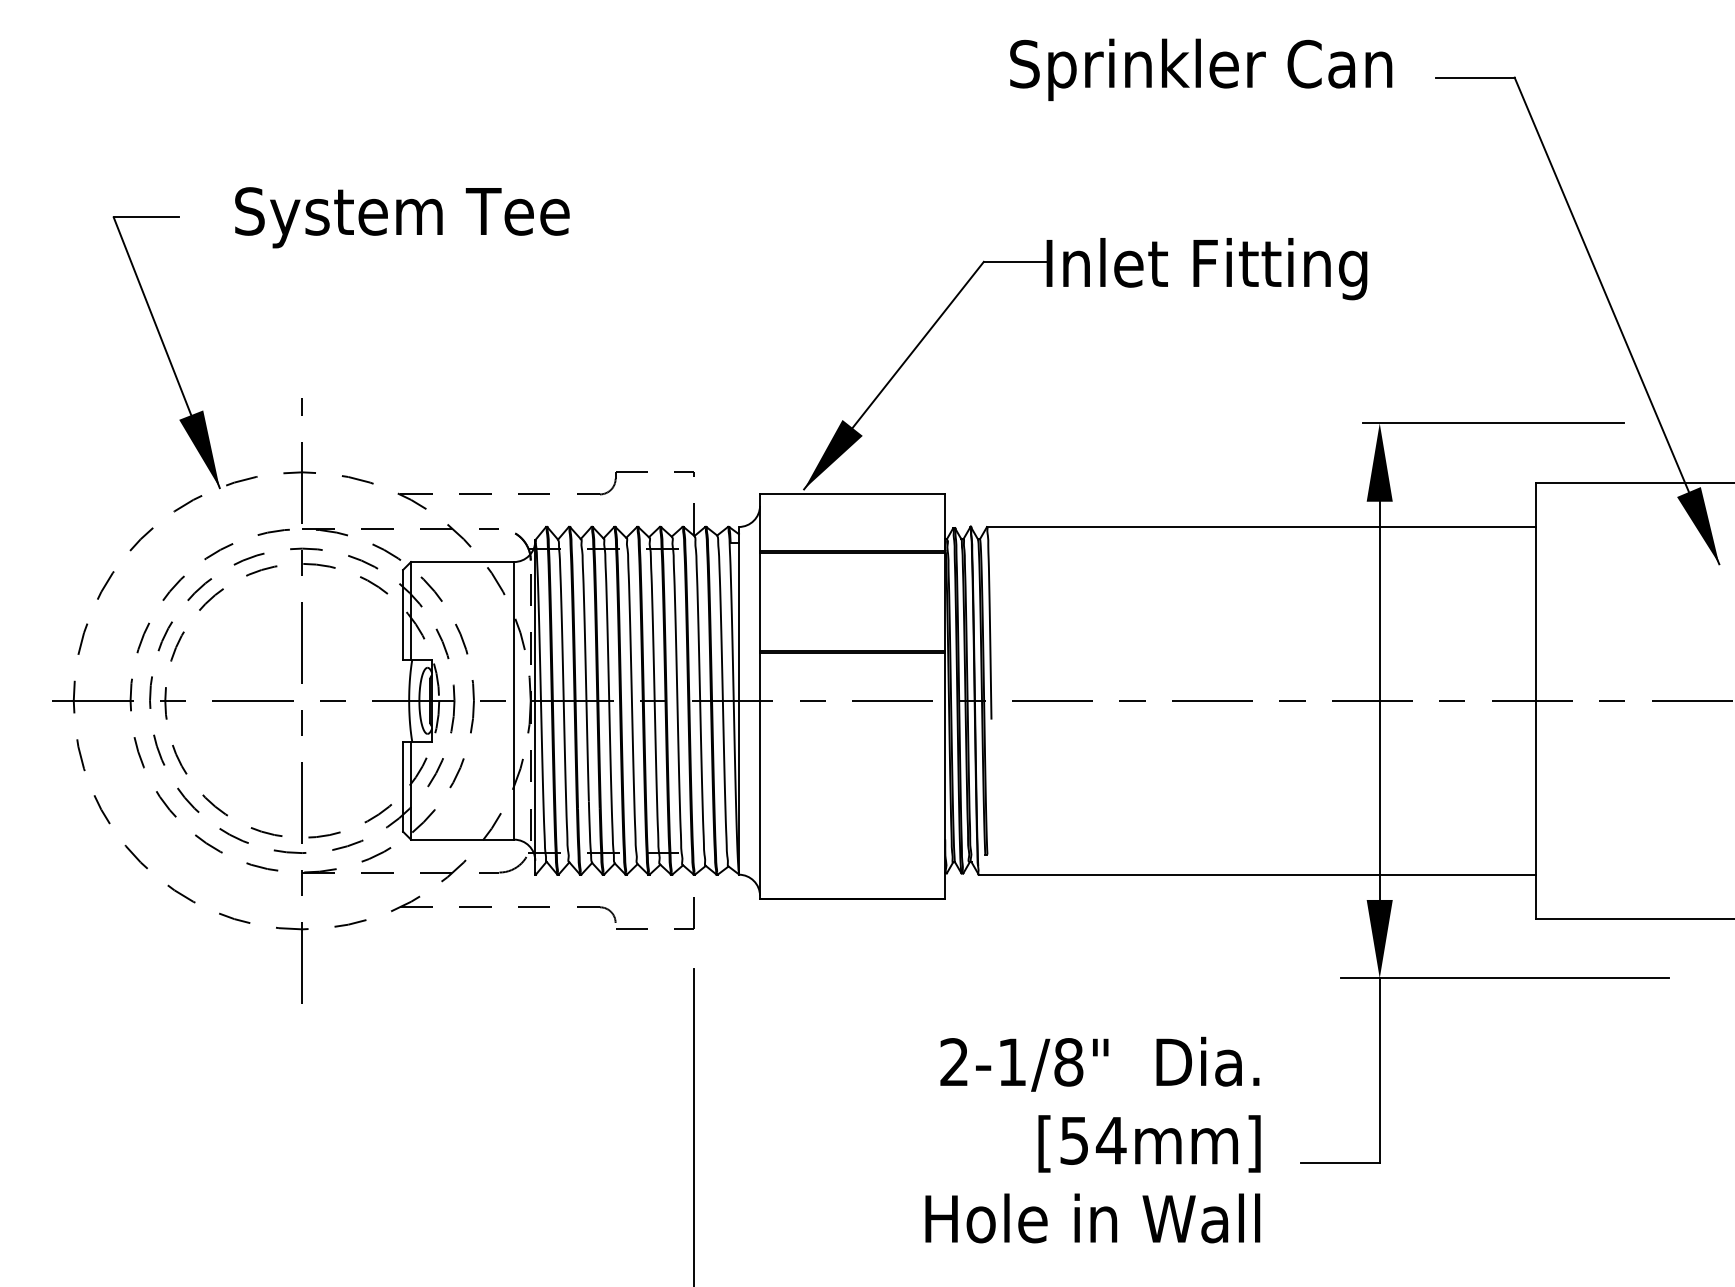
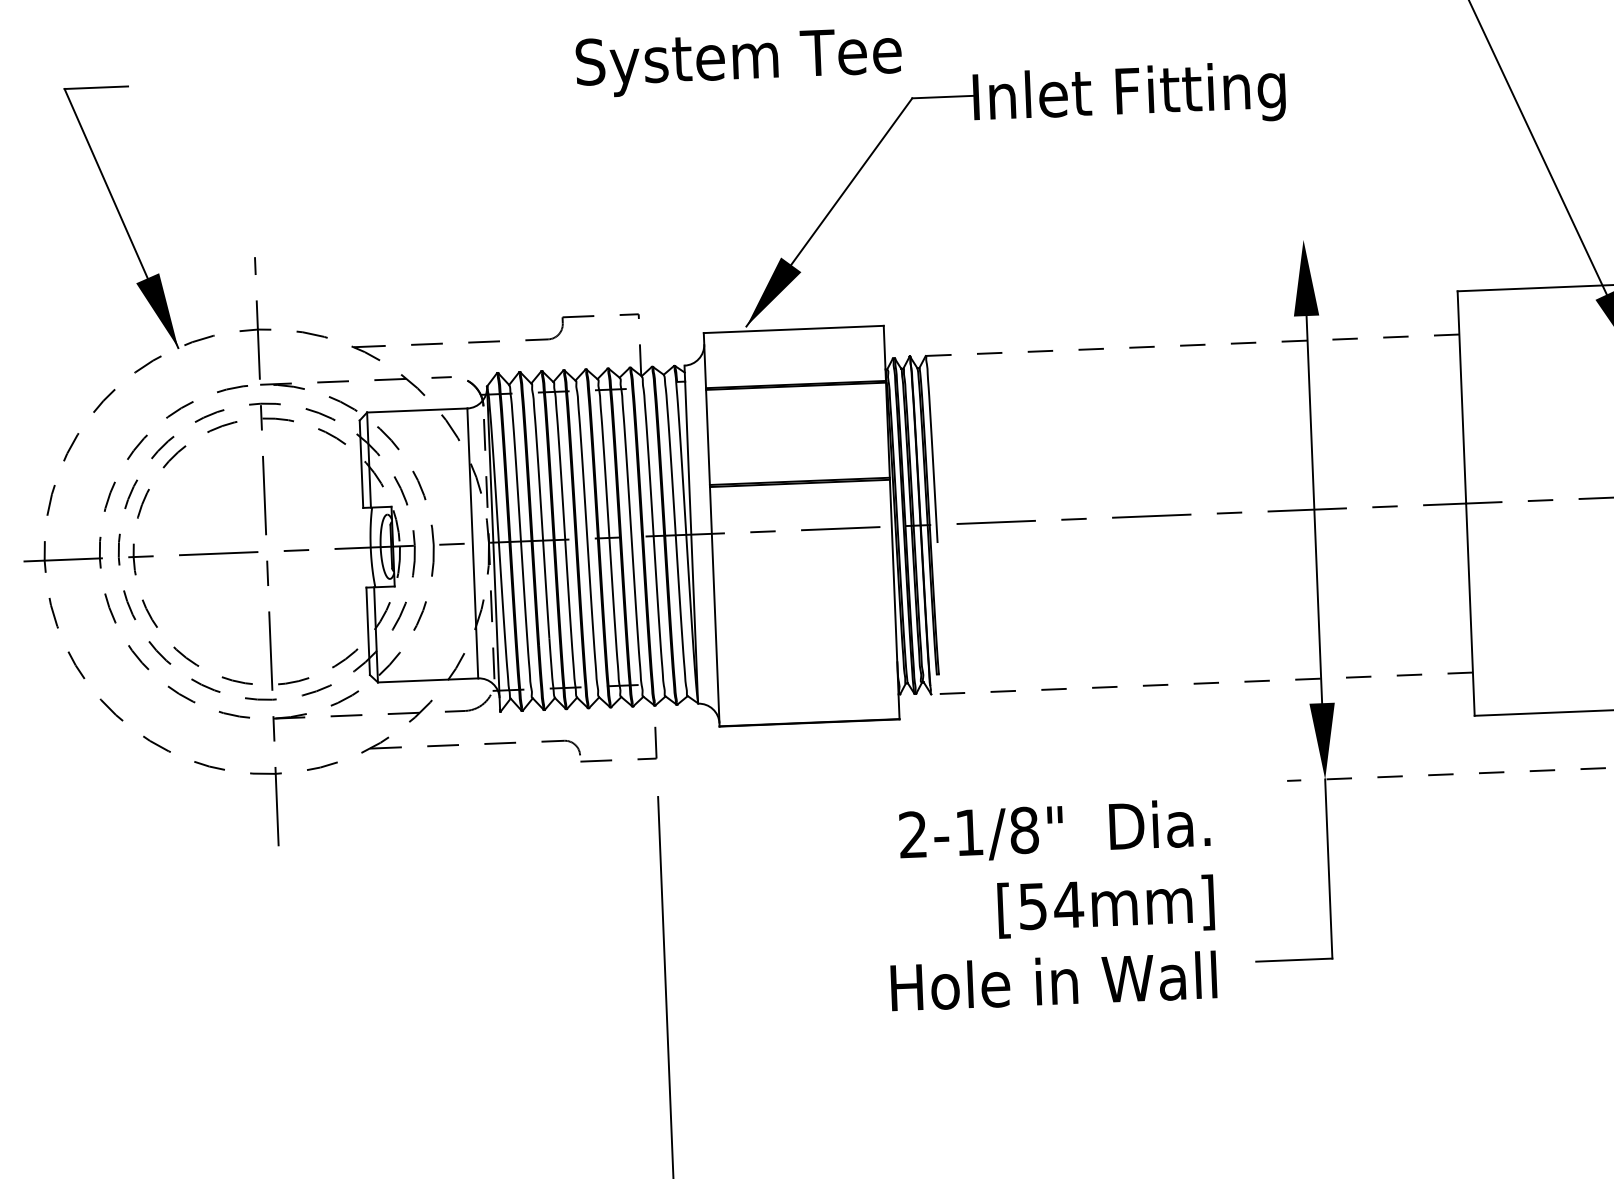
text: (402, 217) -> (739, 62), moved
line: (1493, 423) -> (1414, 235), removed
line: (1260, 527) -> (1191, 345), solid -> dashed
line: (1257, 874) -> (1202, 683), solid -> dashed
line: (1504, 978) -> (1446, 774), solid -> dashed
text: (1092, 1139) -> (1050, 904), moved

